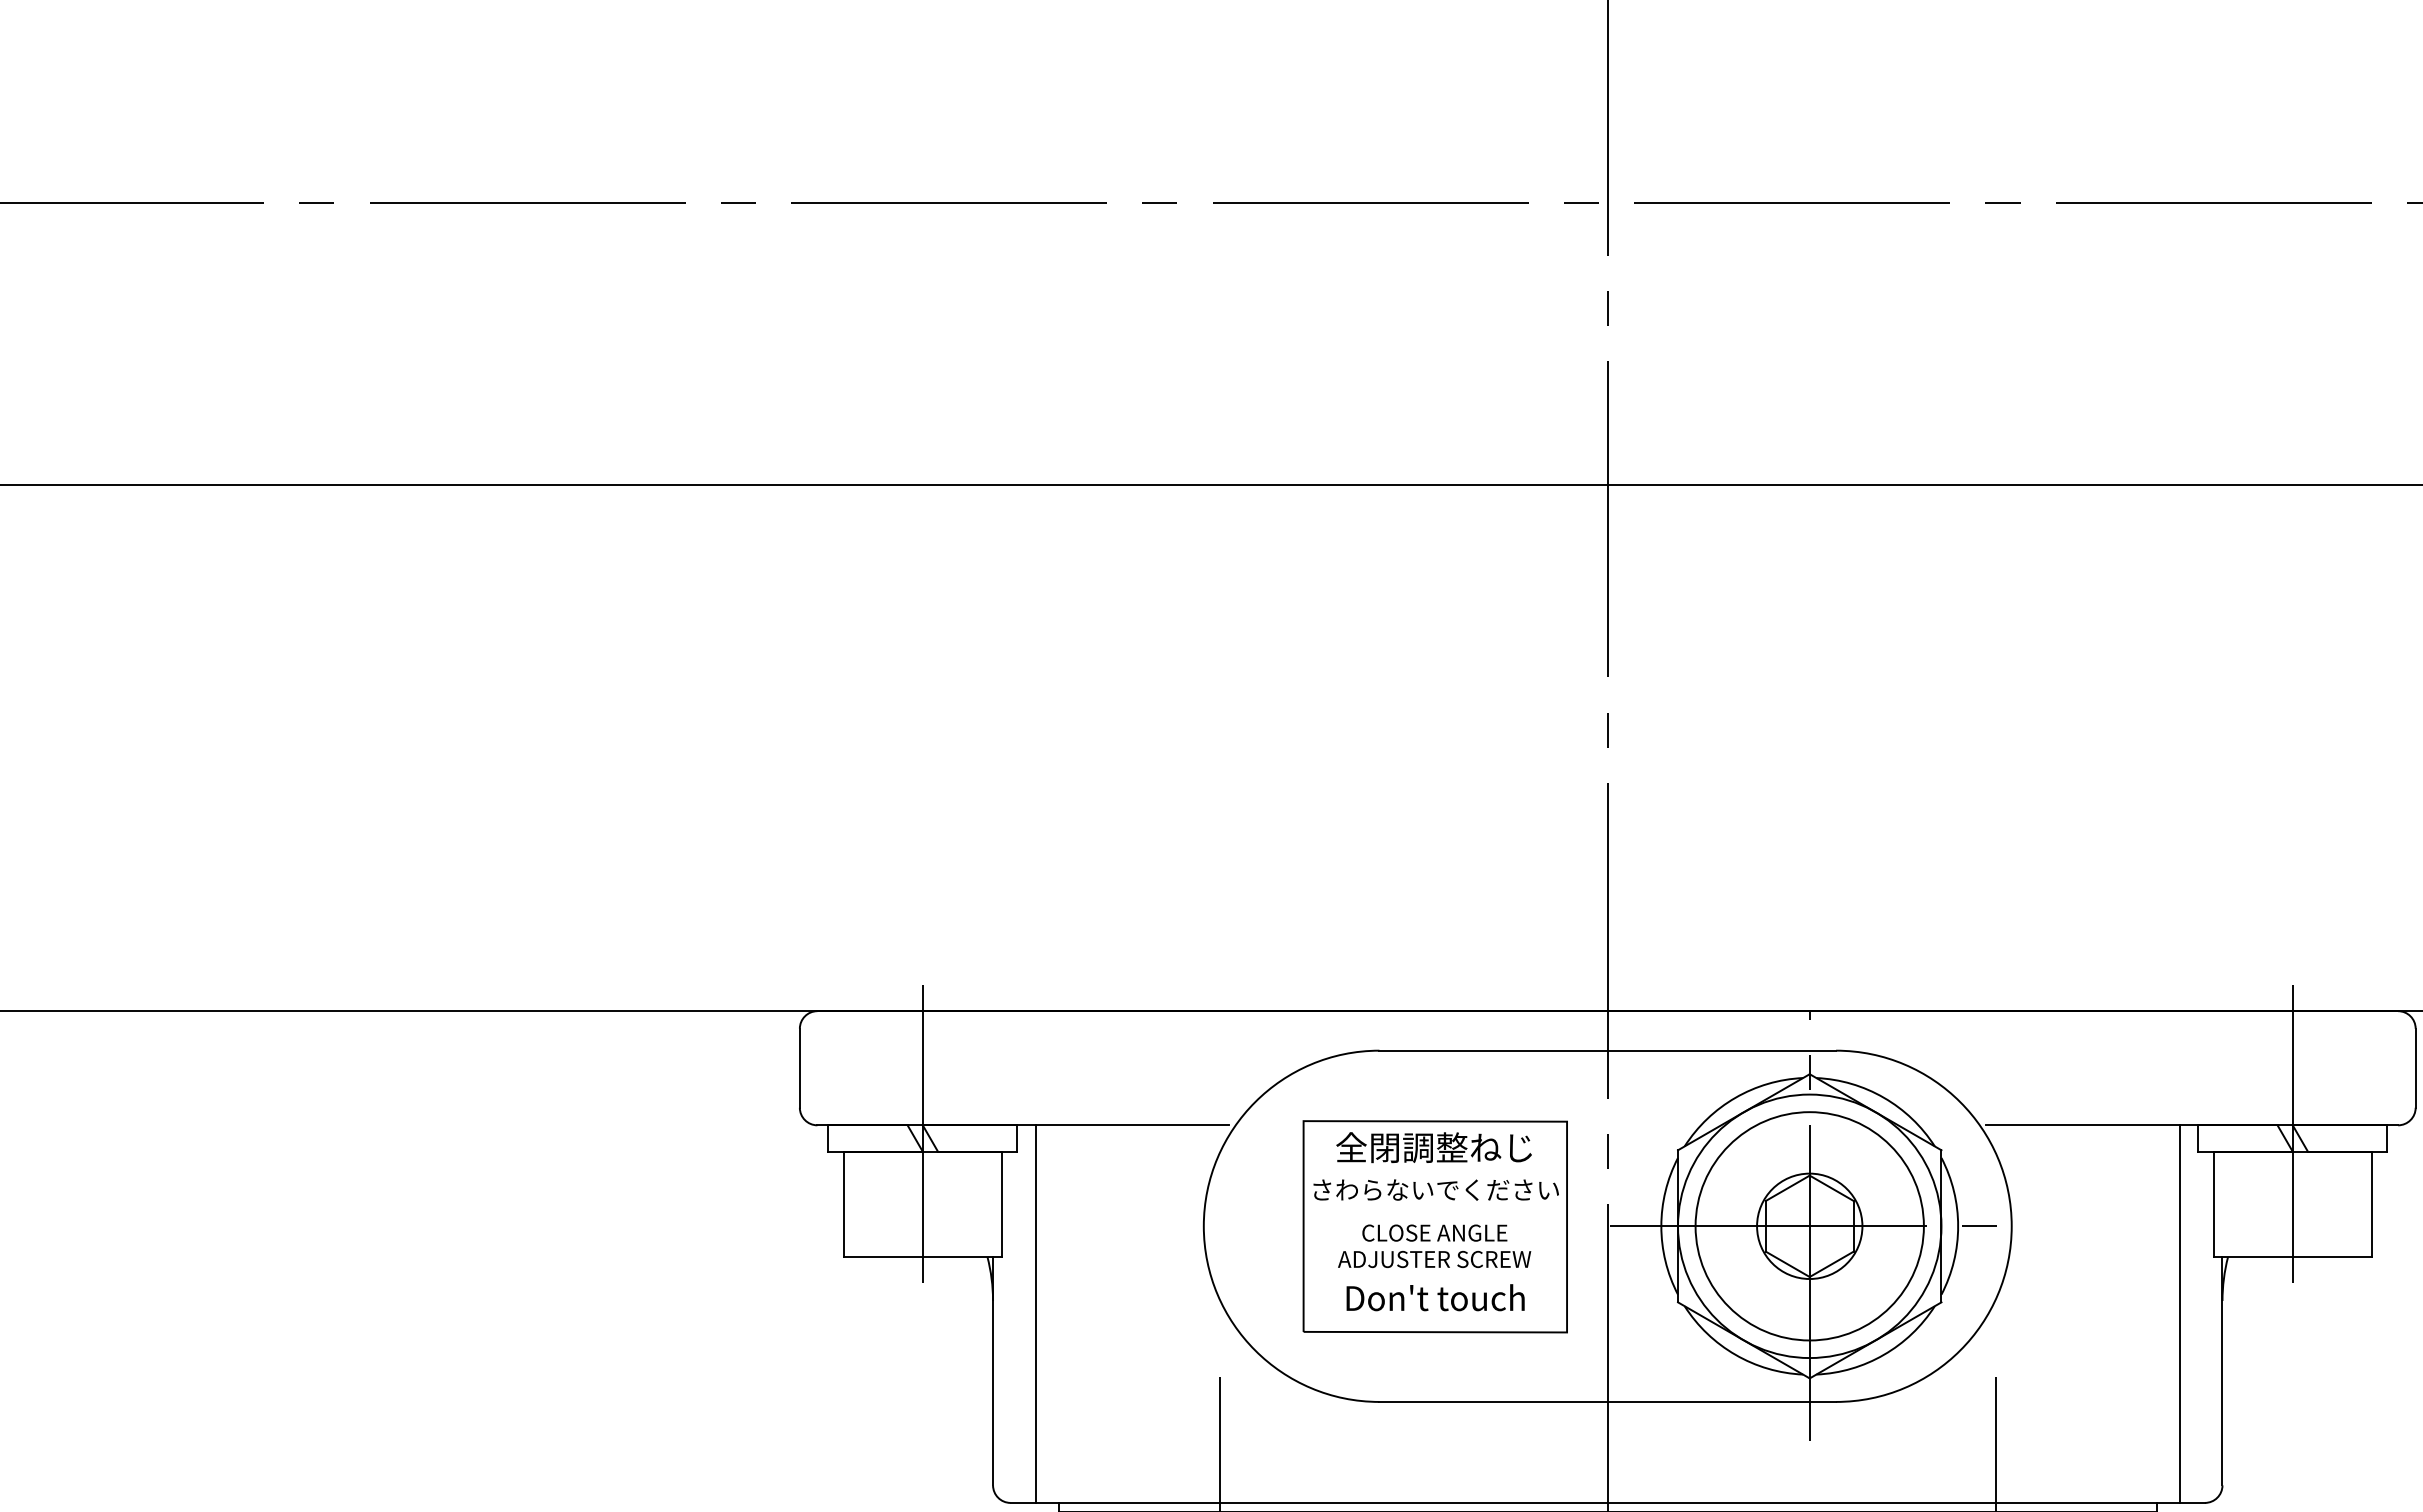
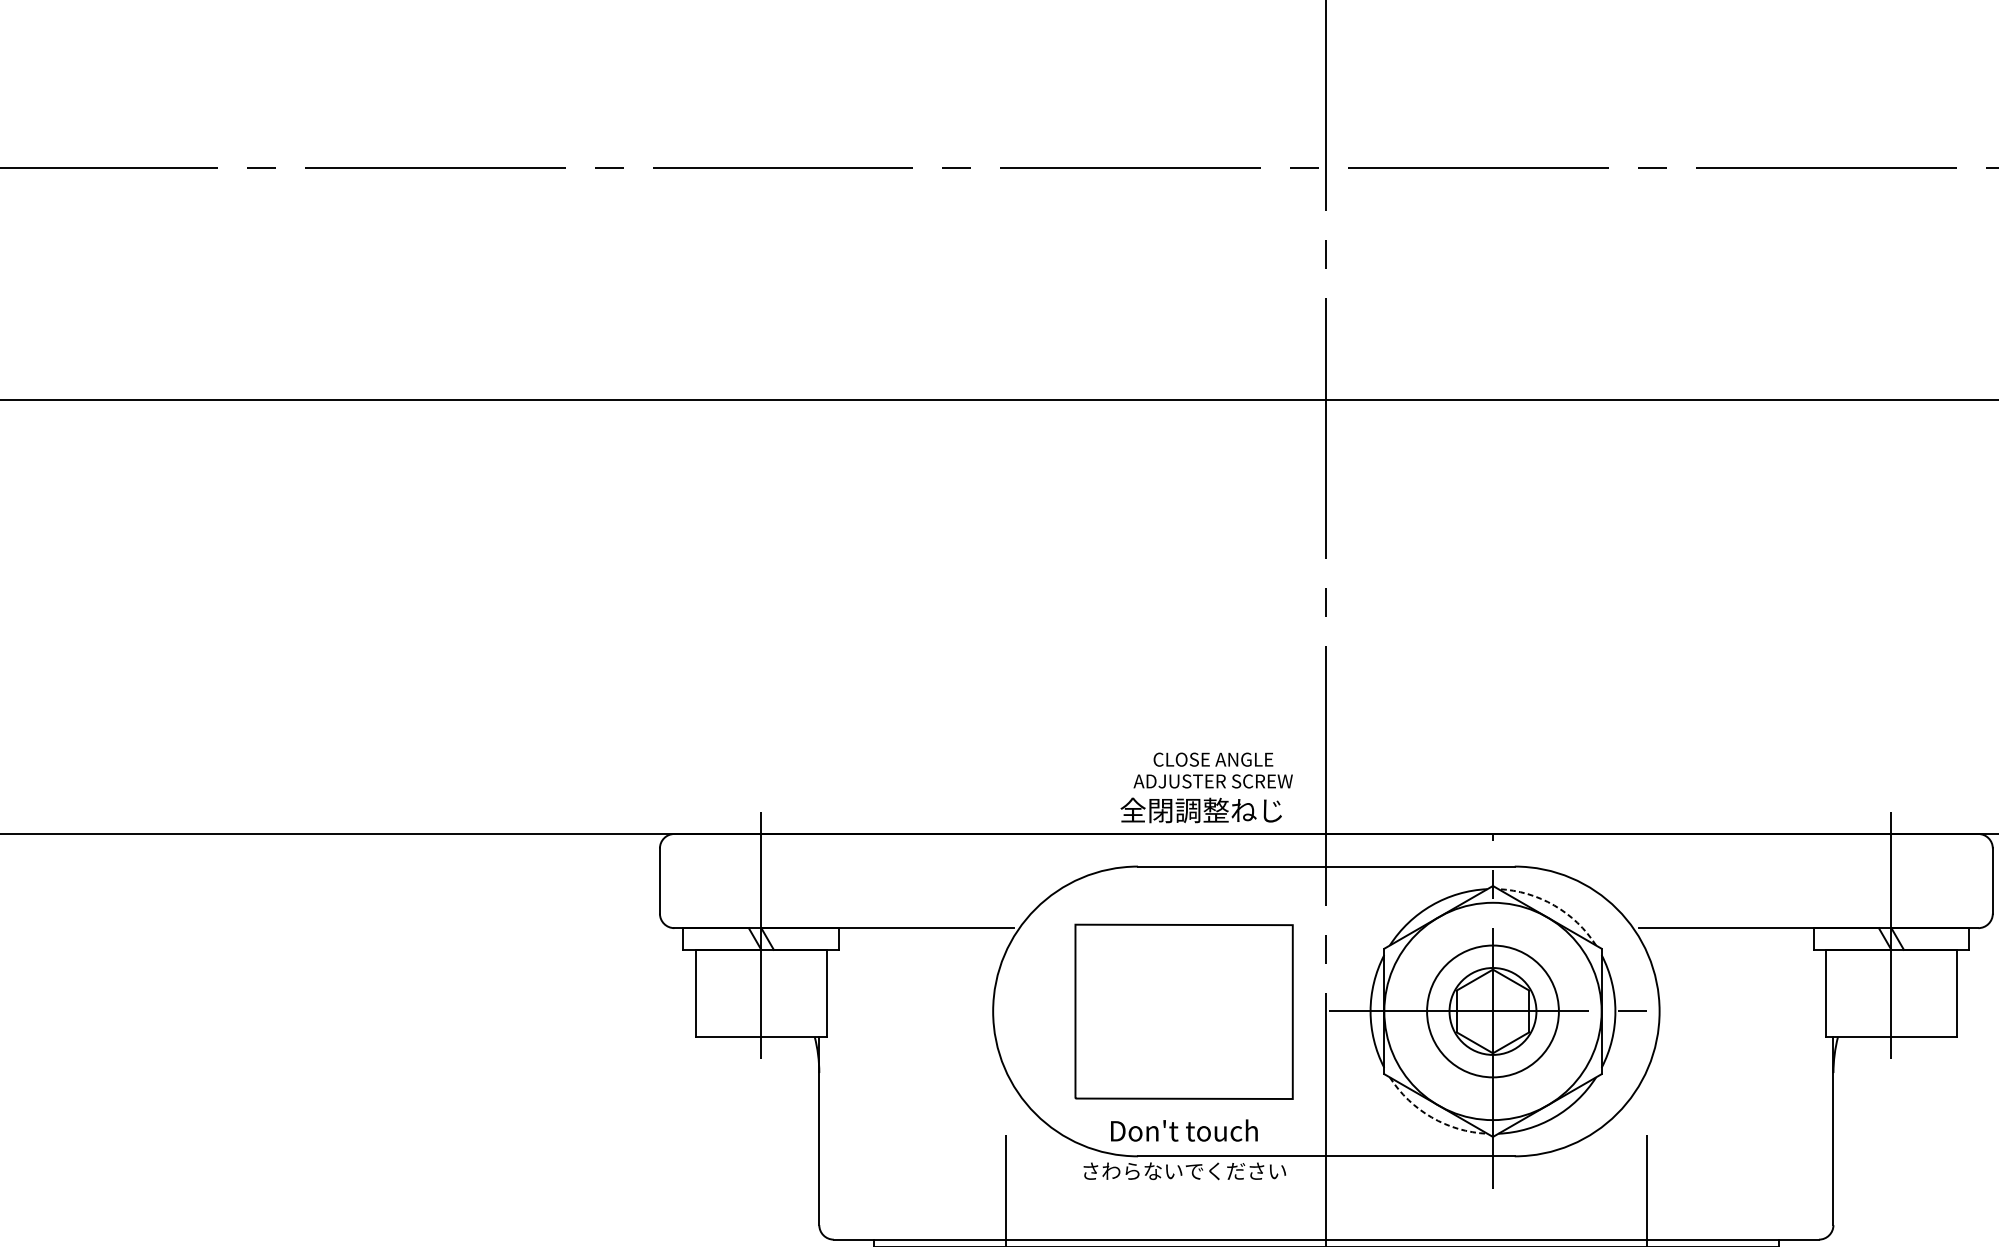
arc: (1883, 1097) -> (1553, 905), solid -> dashed
text: (1433, 1147) -> (1200, 810), moved
text: (1435, 1189) -> (1184, 1170), moved
circle: (1809, 1226) -> (1492, 1011), size x0.7
text: (1434, 1245) -> (1213, 769), moved
text: (1435, 1297) -> (1184, 1130), moved
line: (1035, 1313) -> (854, 1083), removed
line: (2179, 1313) -> (1798, 1083), removed
arc: (1735, 1354) -> (1431, 1117), solid -> dashed

